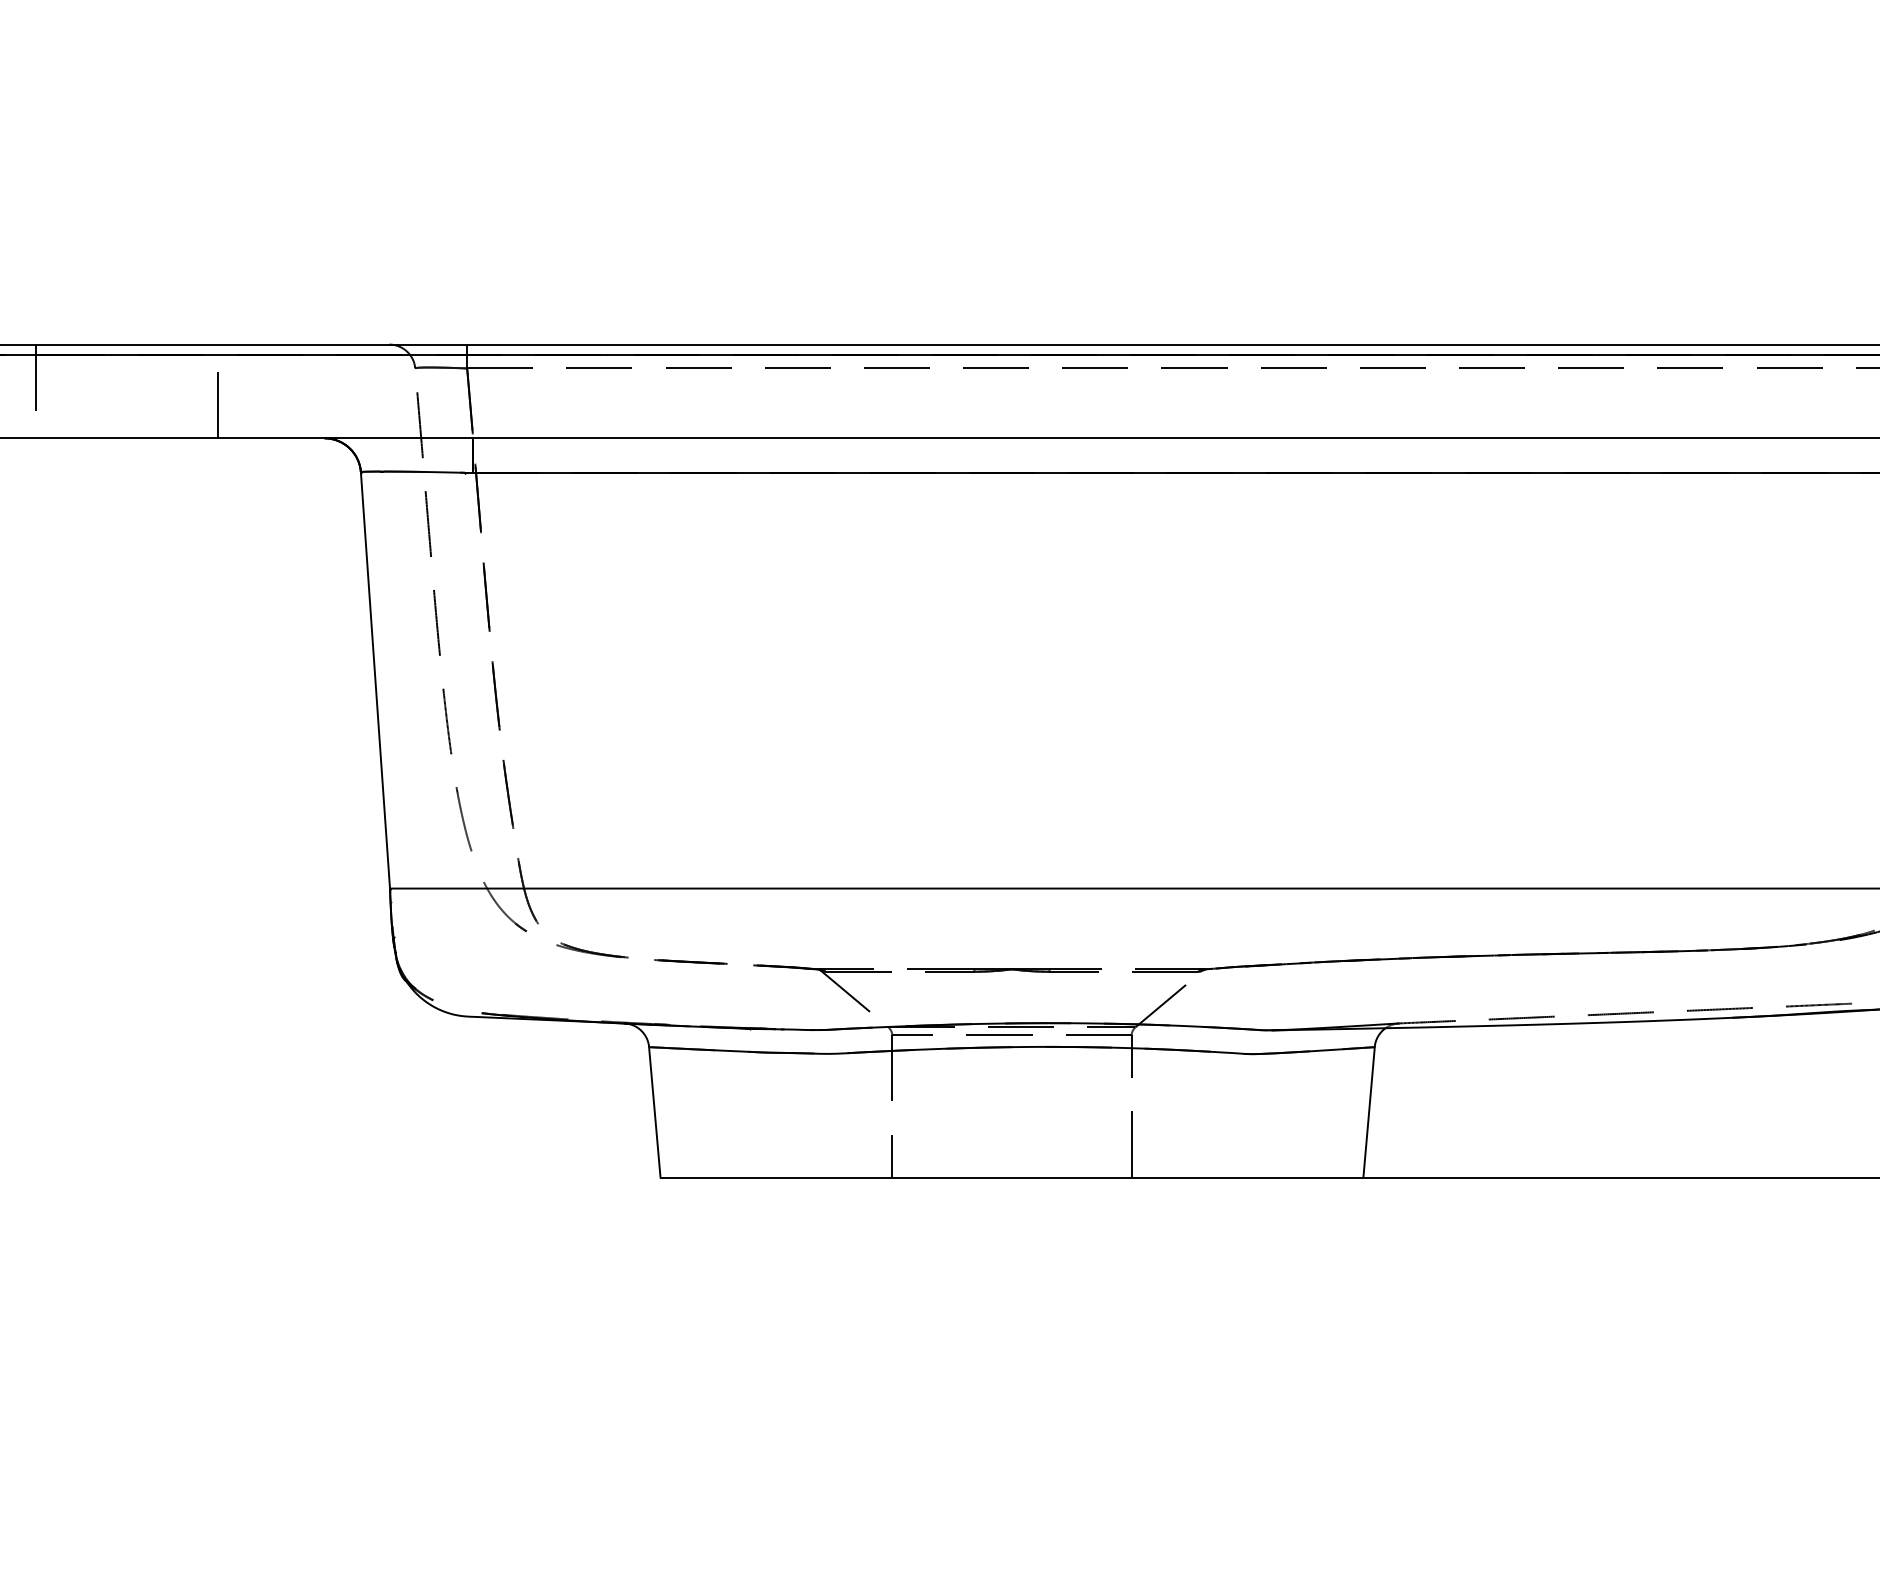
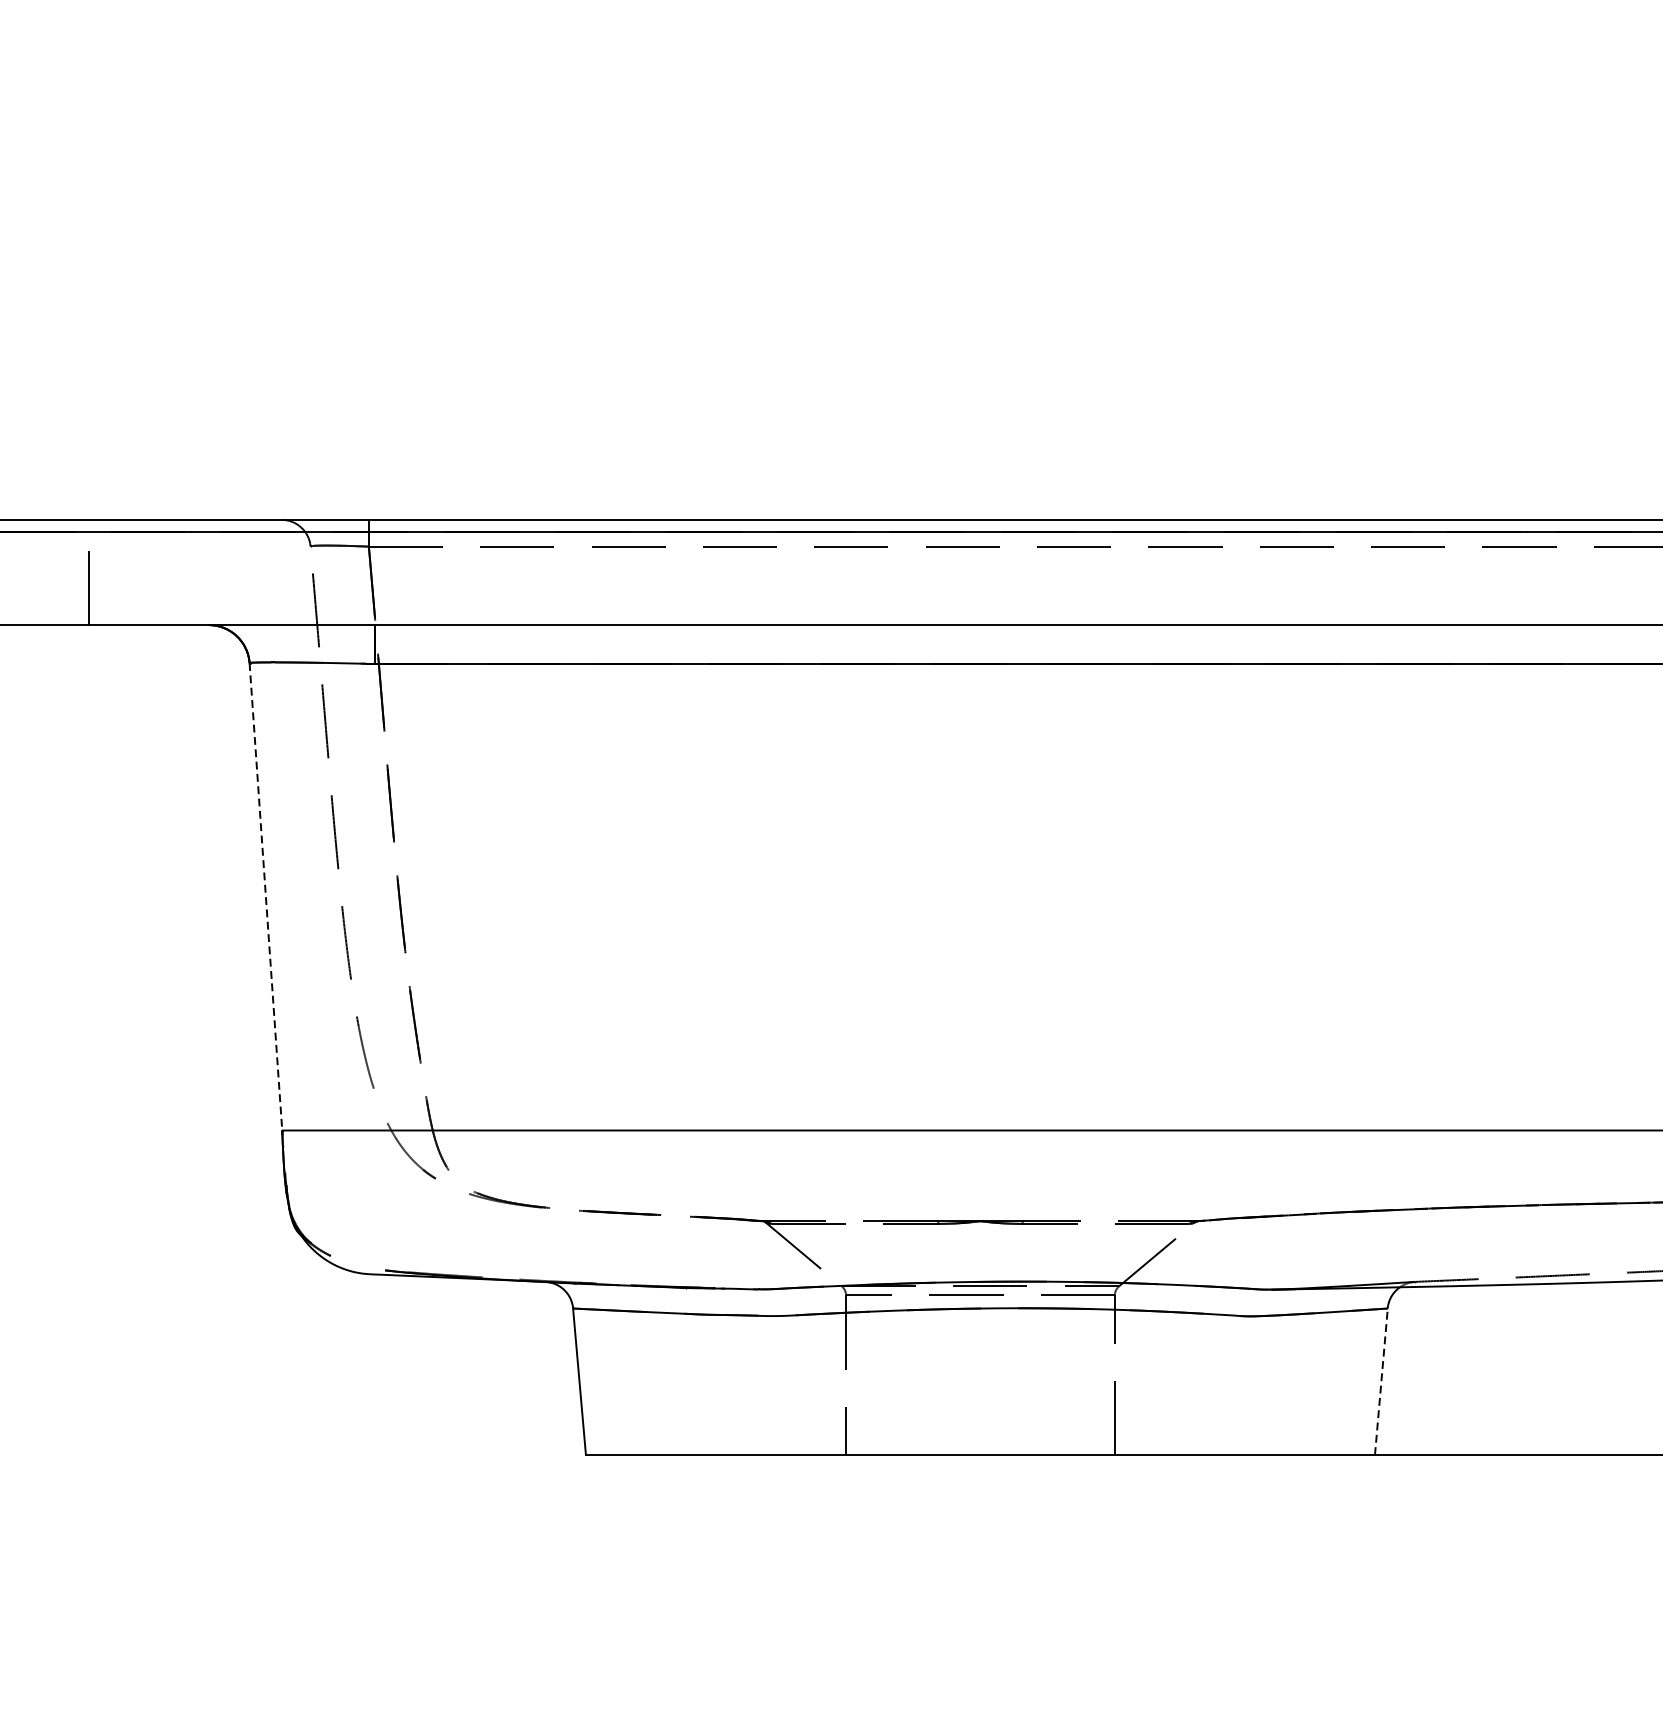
line: (375, 679) -> (265, 895), solid -> dashed
line: (1369, 1111) -> (1381, 1380), solid -> dashed

